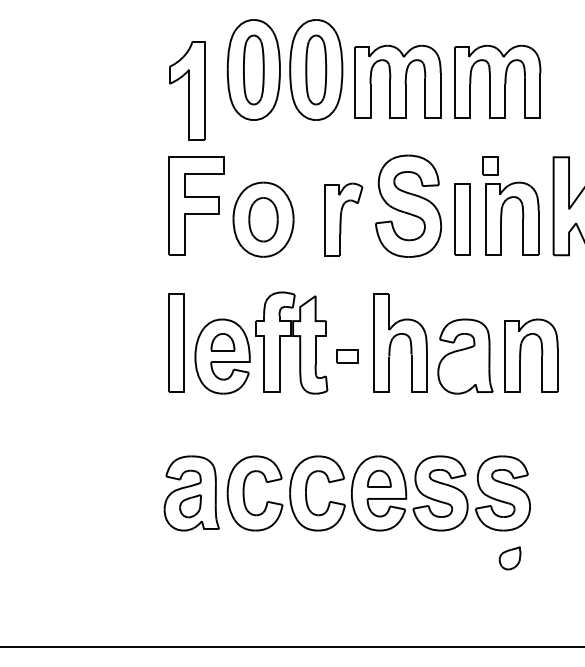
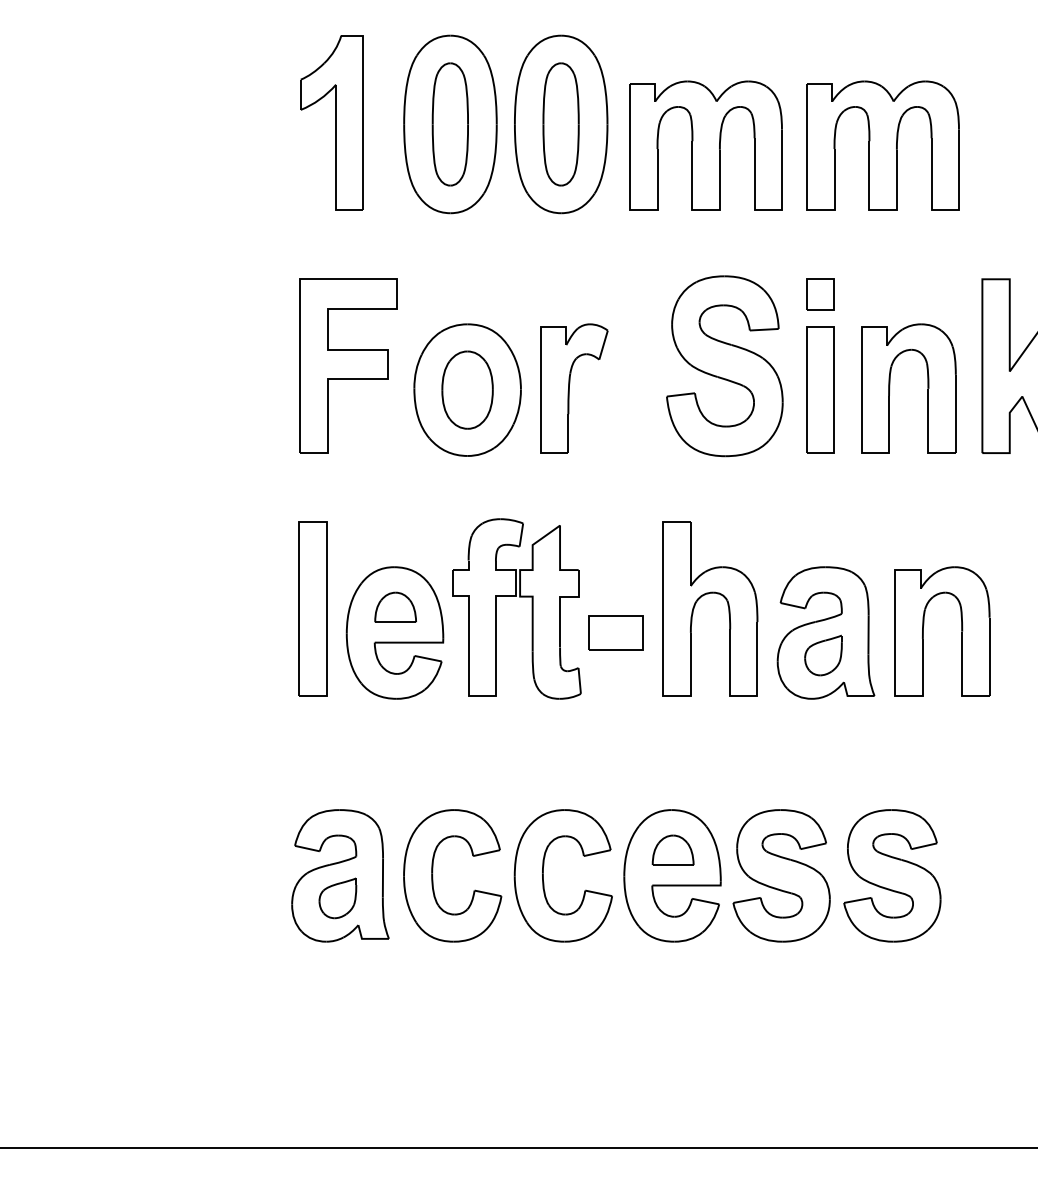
part: (187, 90) -> (332, 121), moved
part: (490, 165) -> (820, 293), moved
part: (343, 219) -> (574, 387), moved
part: (346, 356) -> (614, 632), size x1.43
part: (509, 558) -> (822, 655), moved

